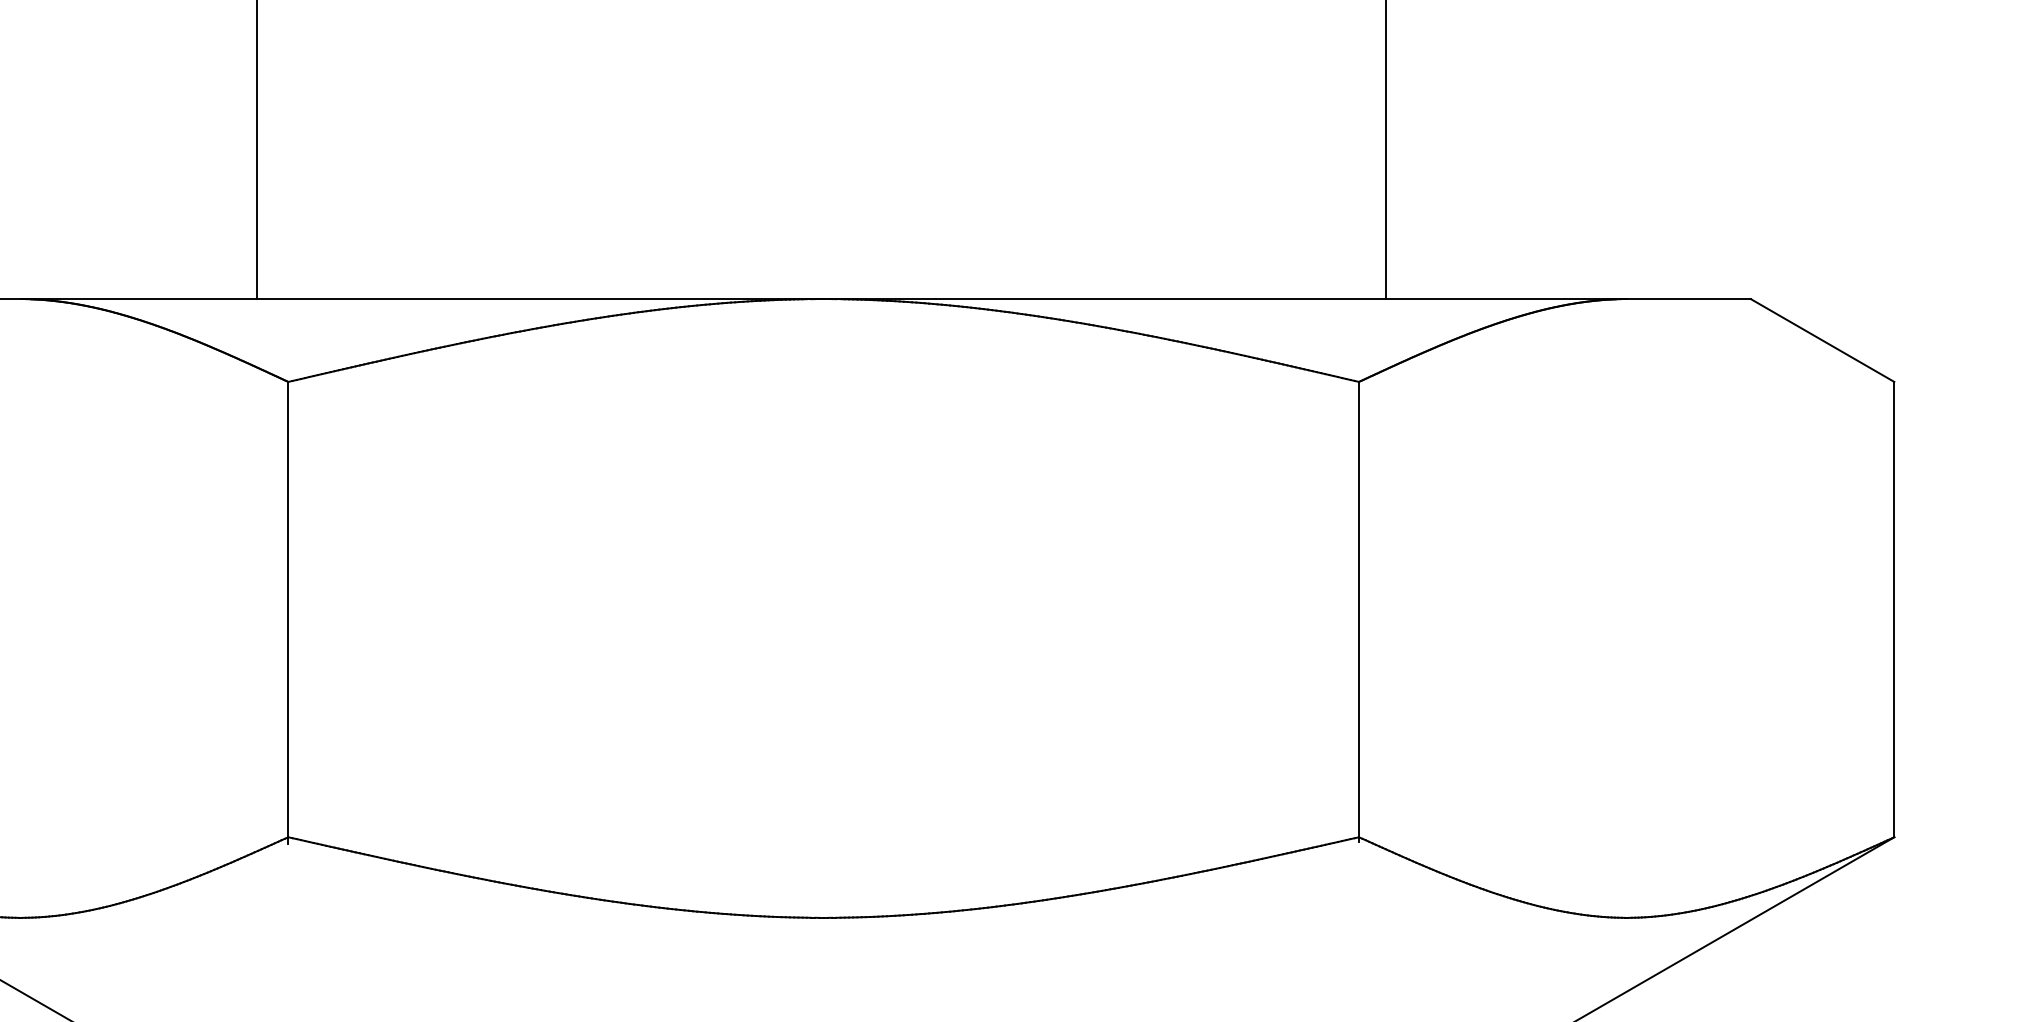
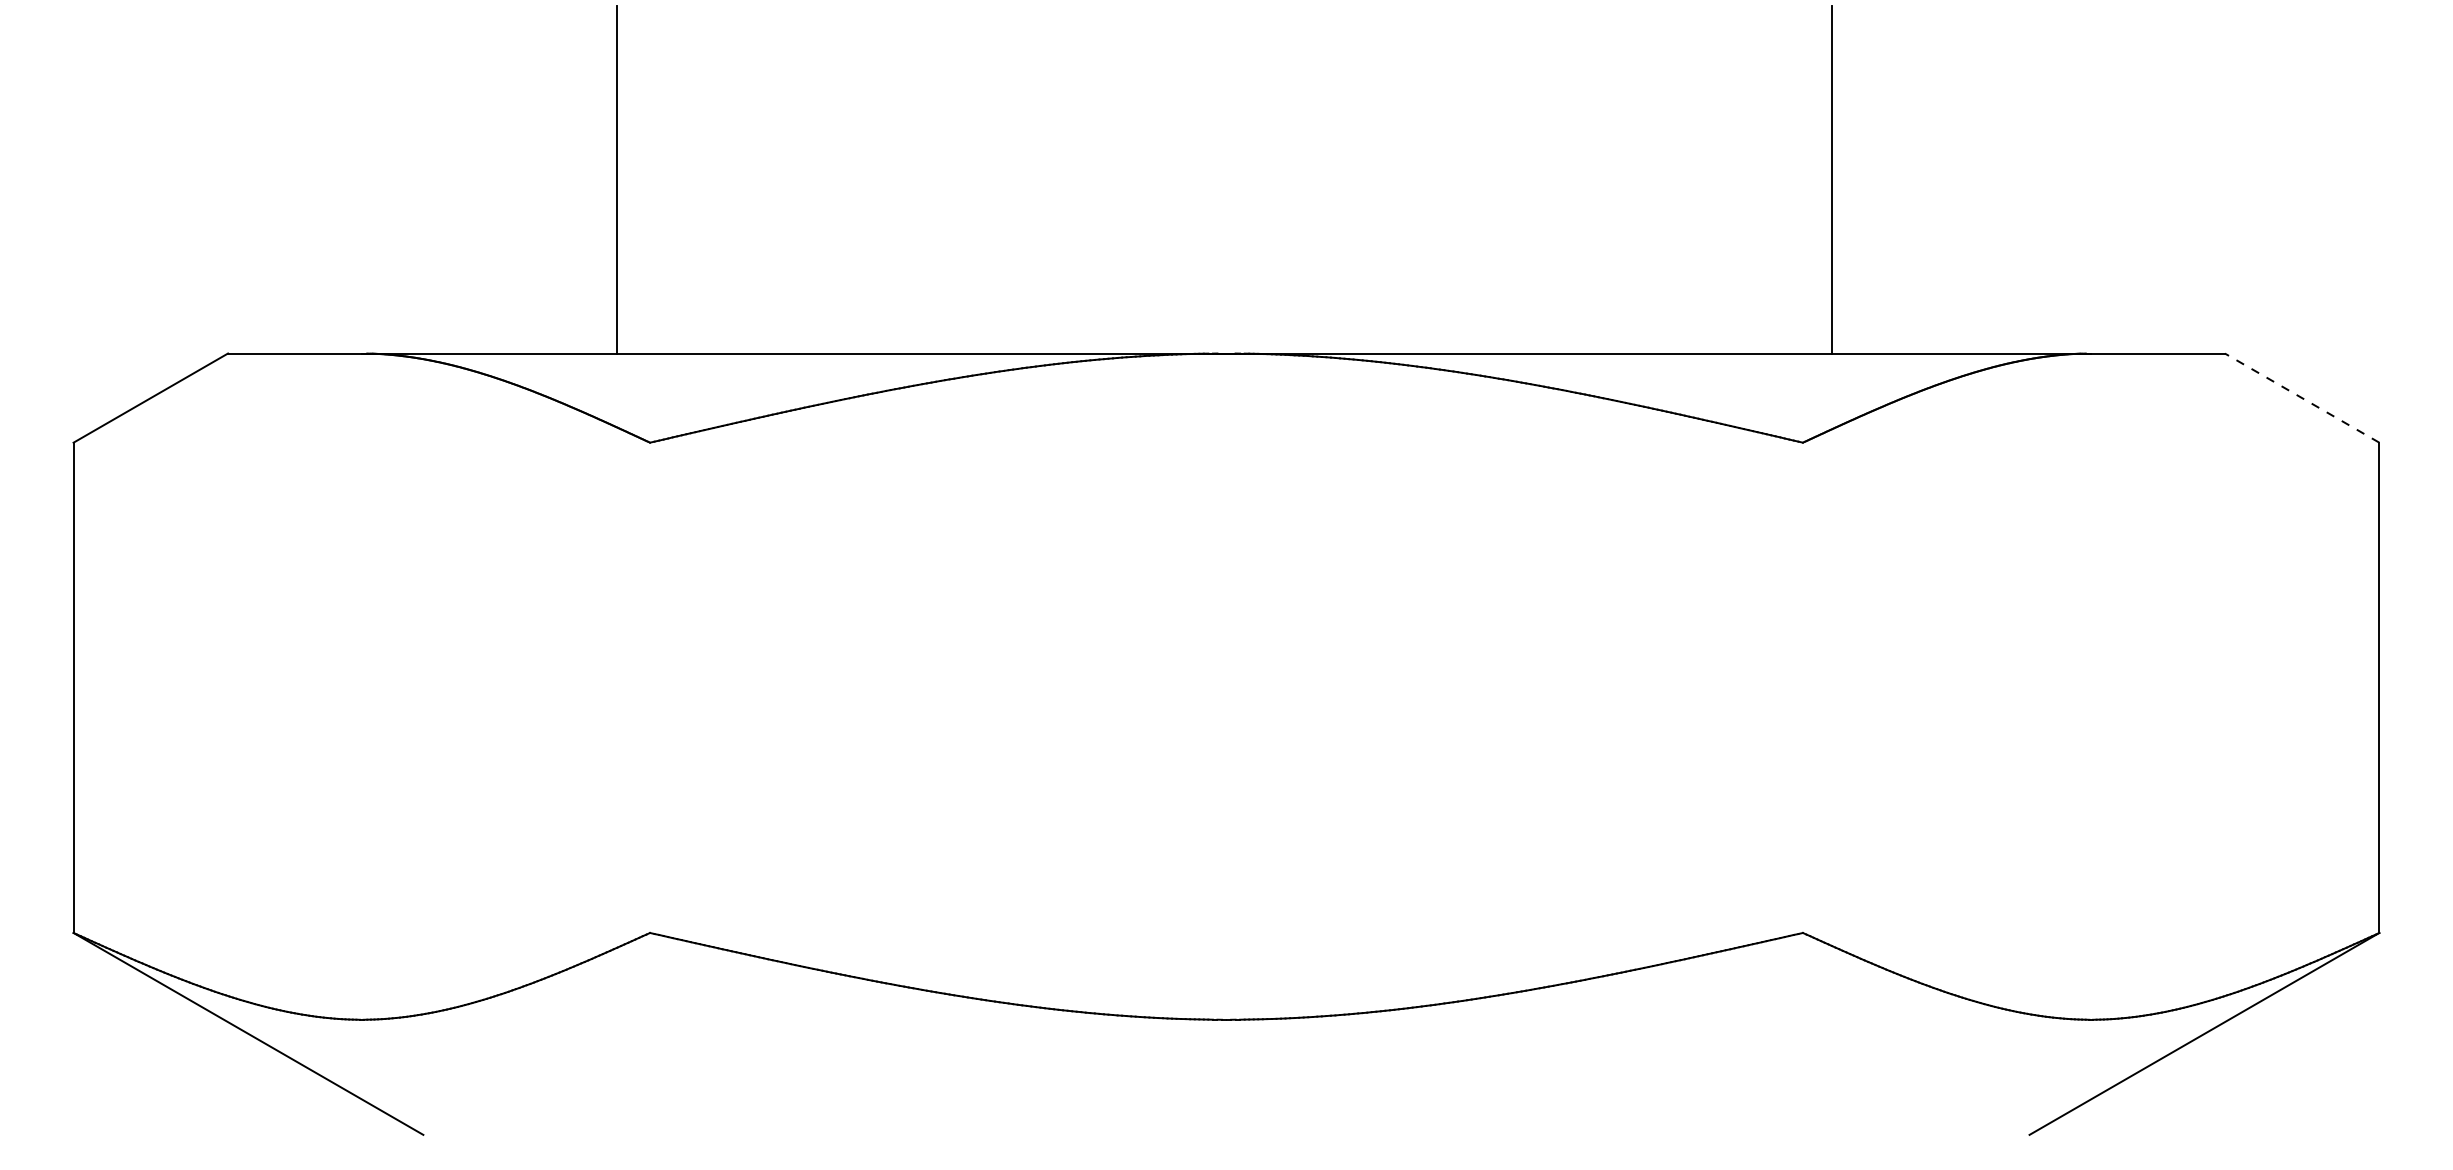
line: (1822, 339) -> (2301, 397), solid -> dashed
line: (288, 612) -> (650, 691), removed
line: (1358, 612) -> (1802, 690), removed

